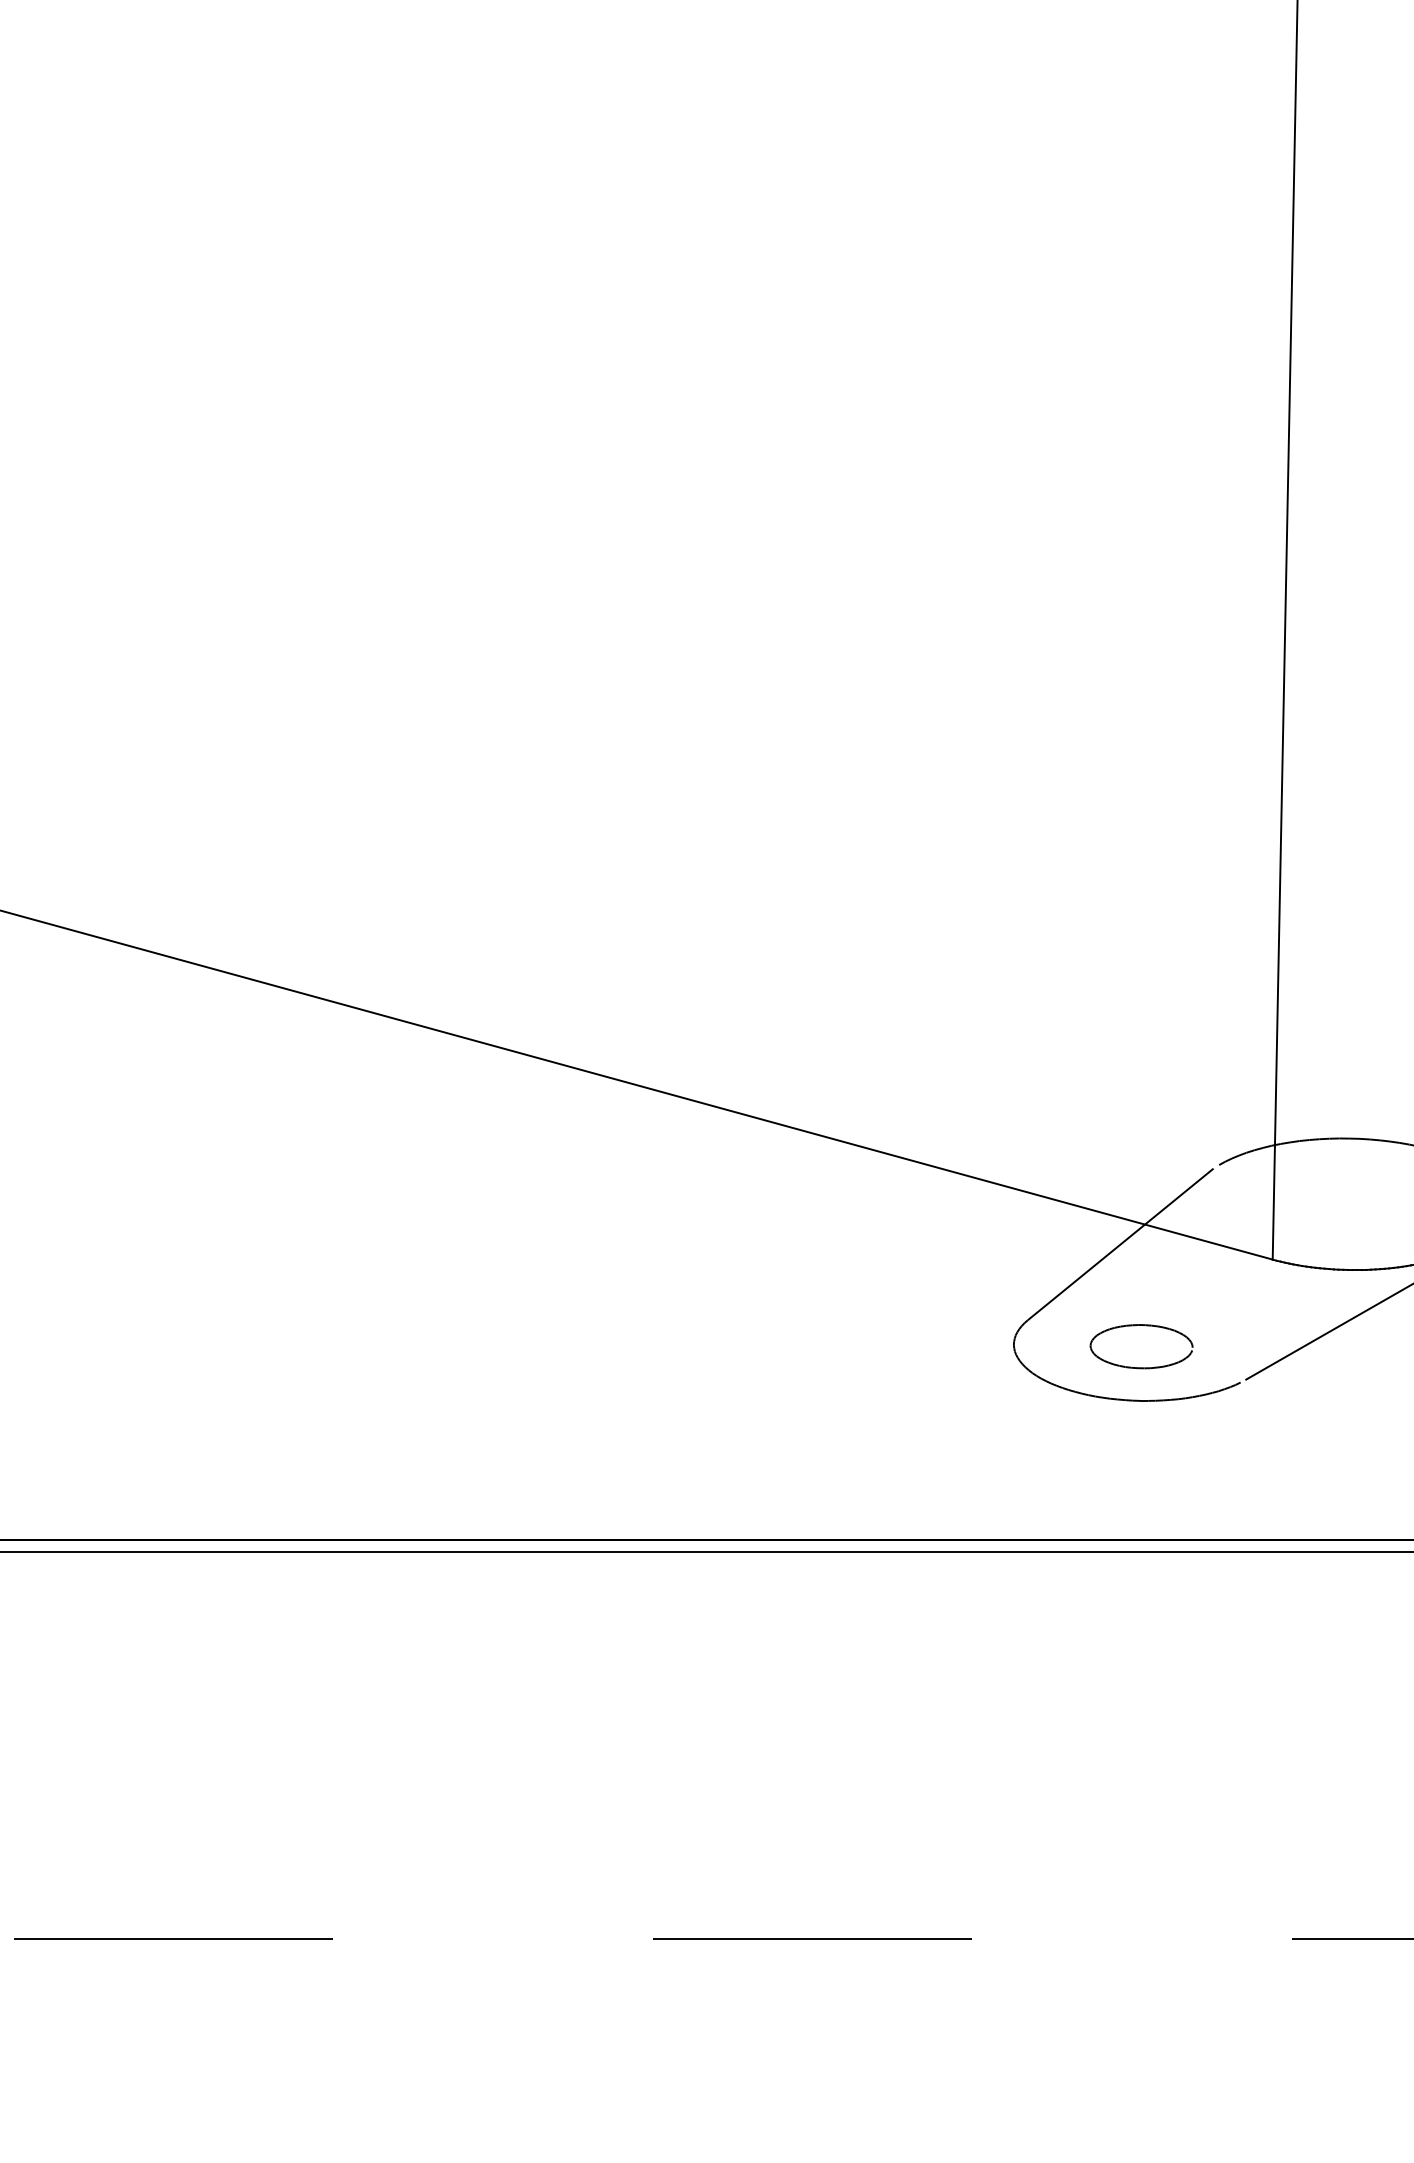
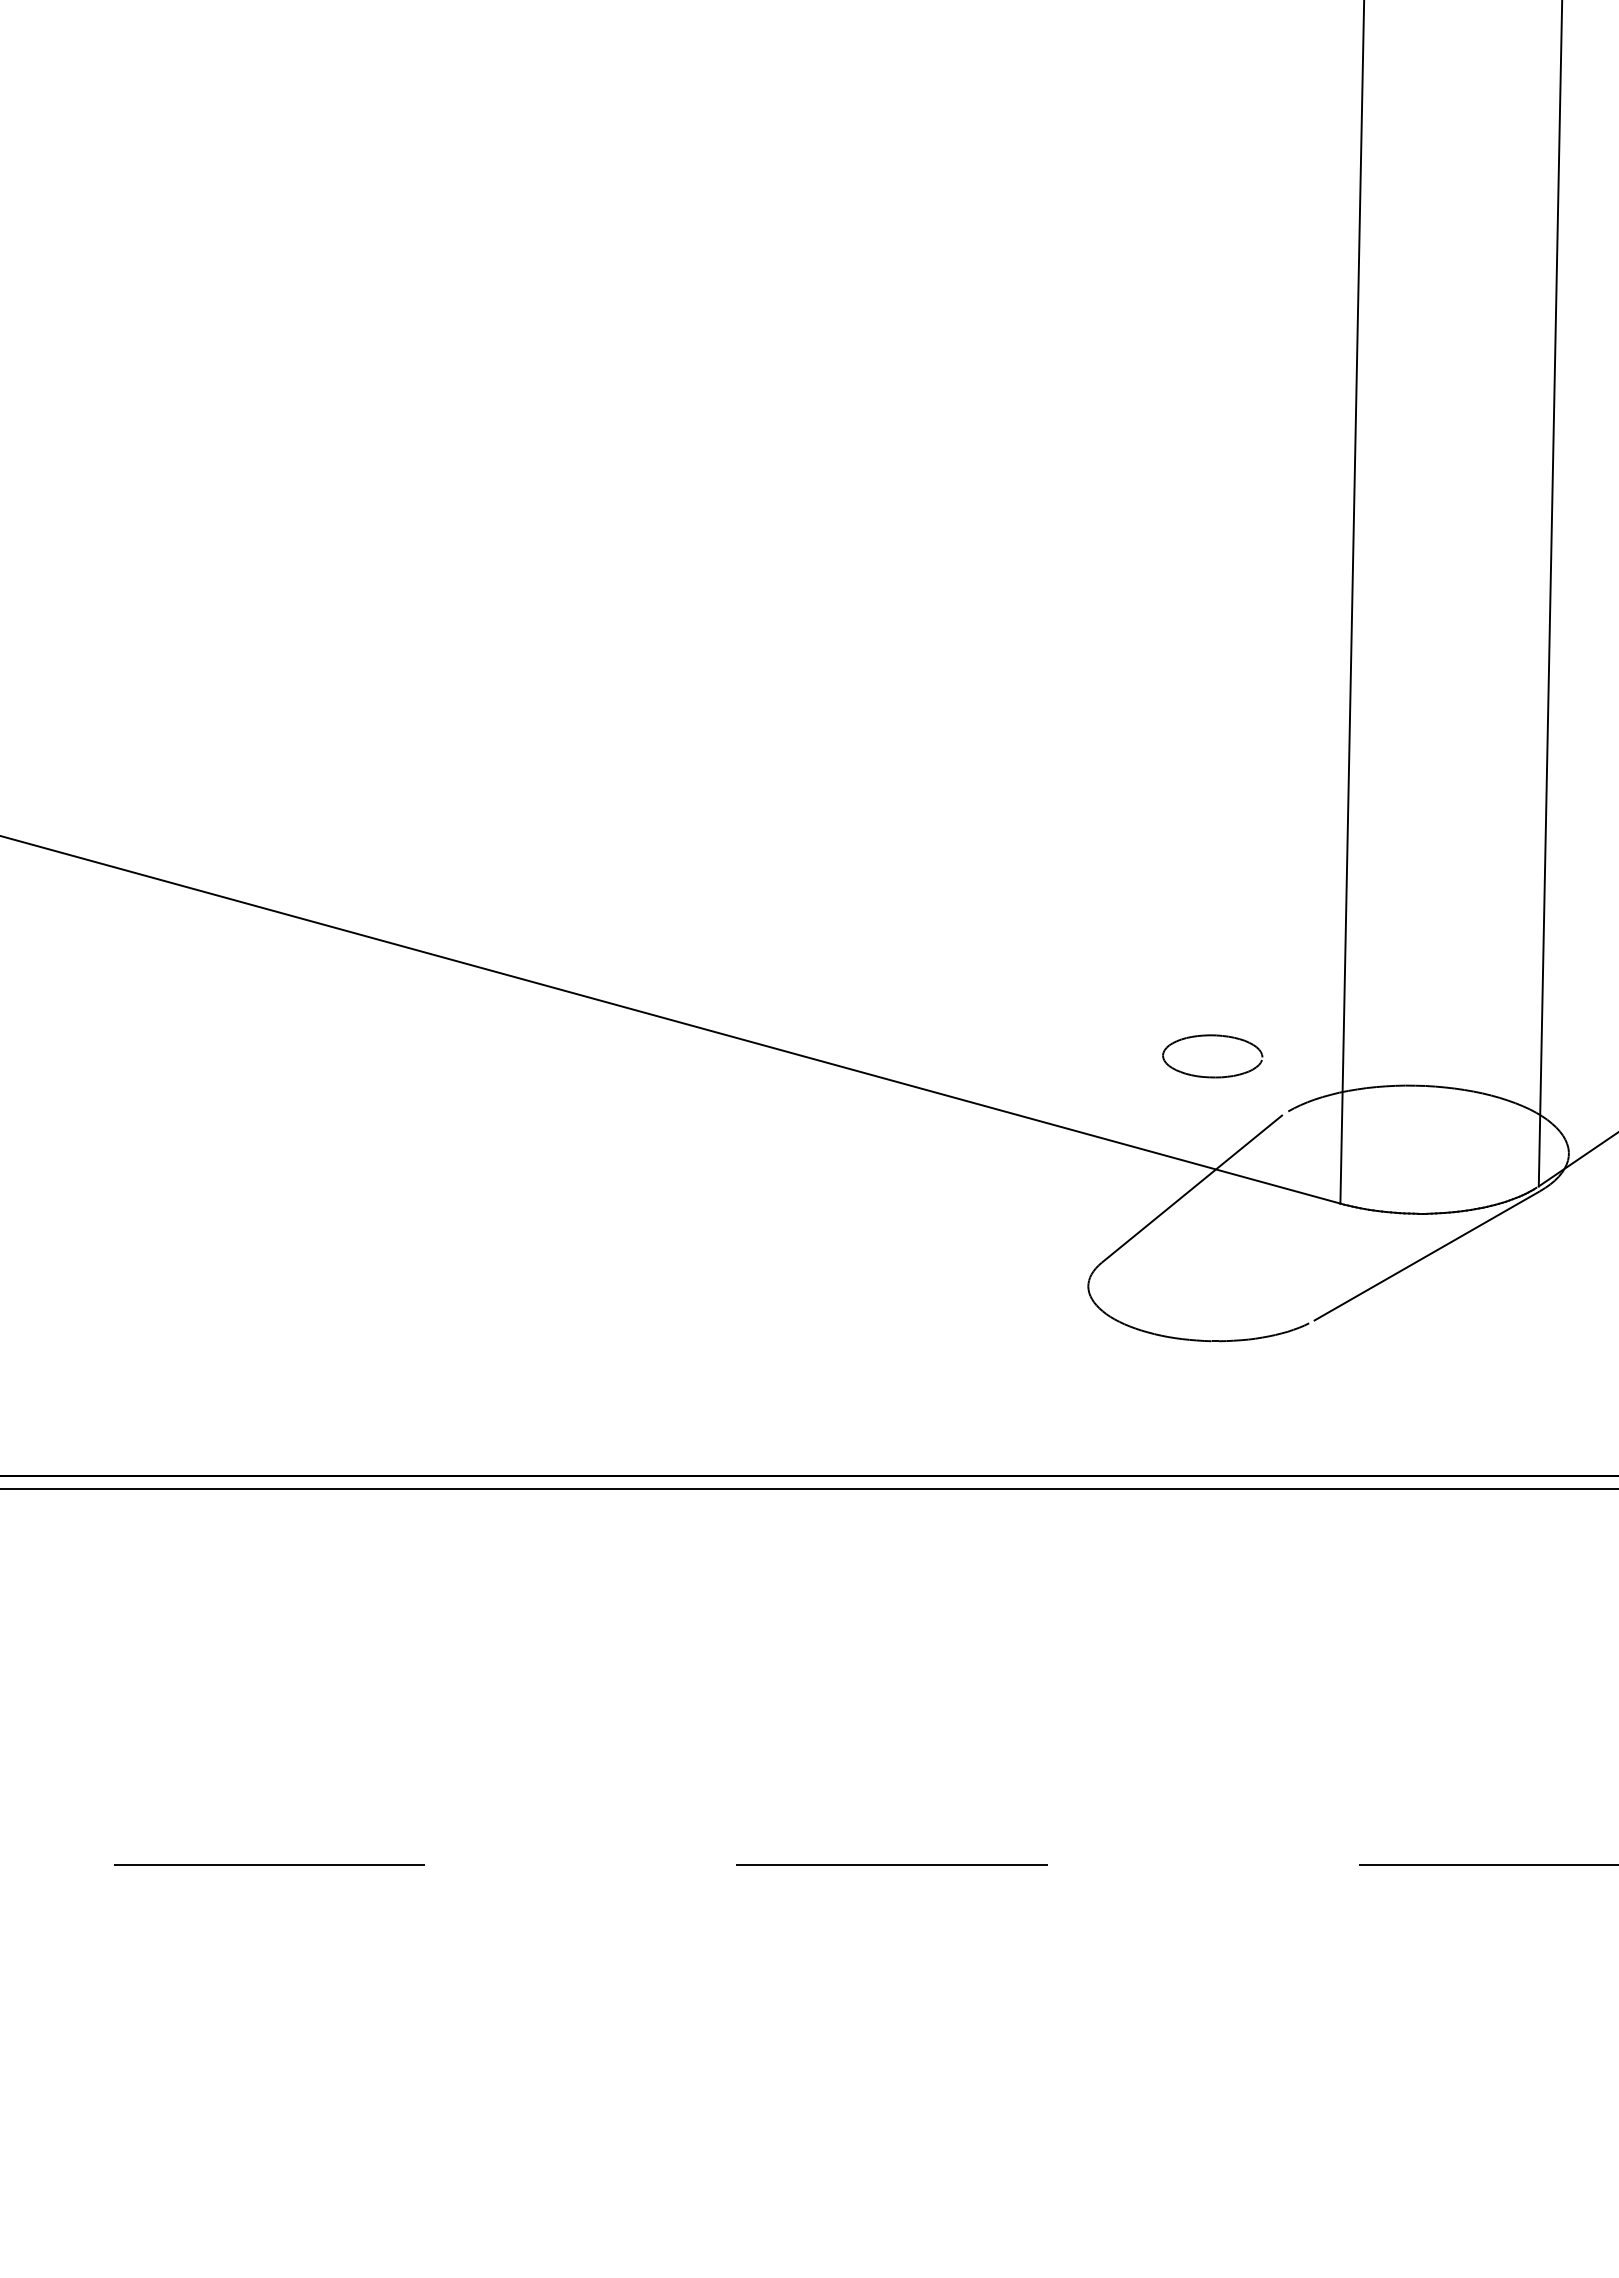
part: (1141, 1326) -> (1212, 1036), moved

